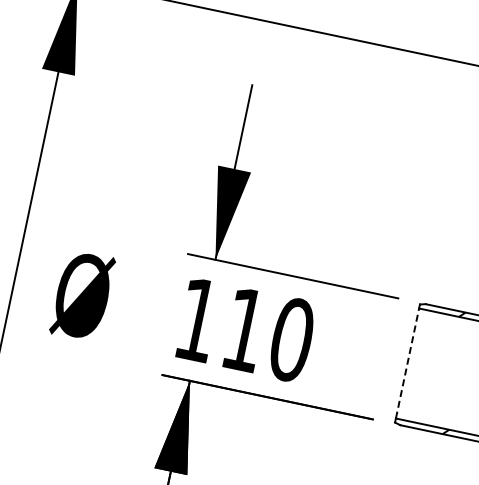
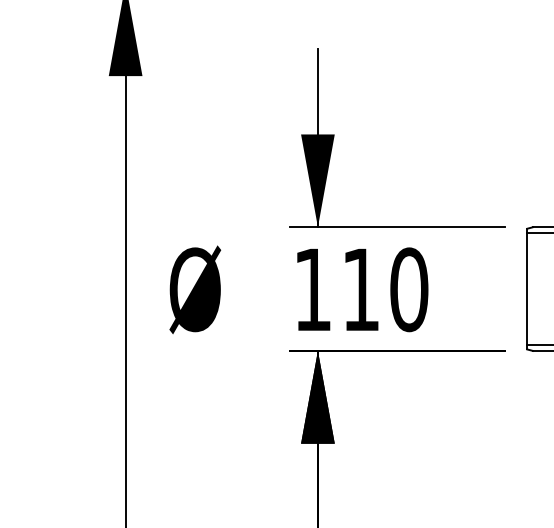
line: (407, 362) -> (527, 288), dashed -> solid

